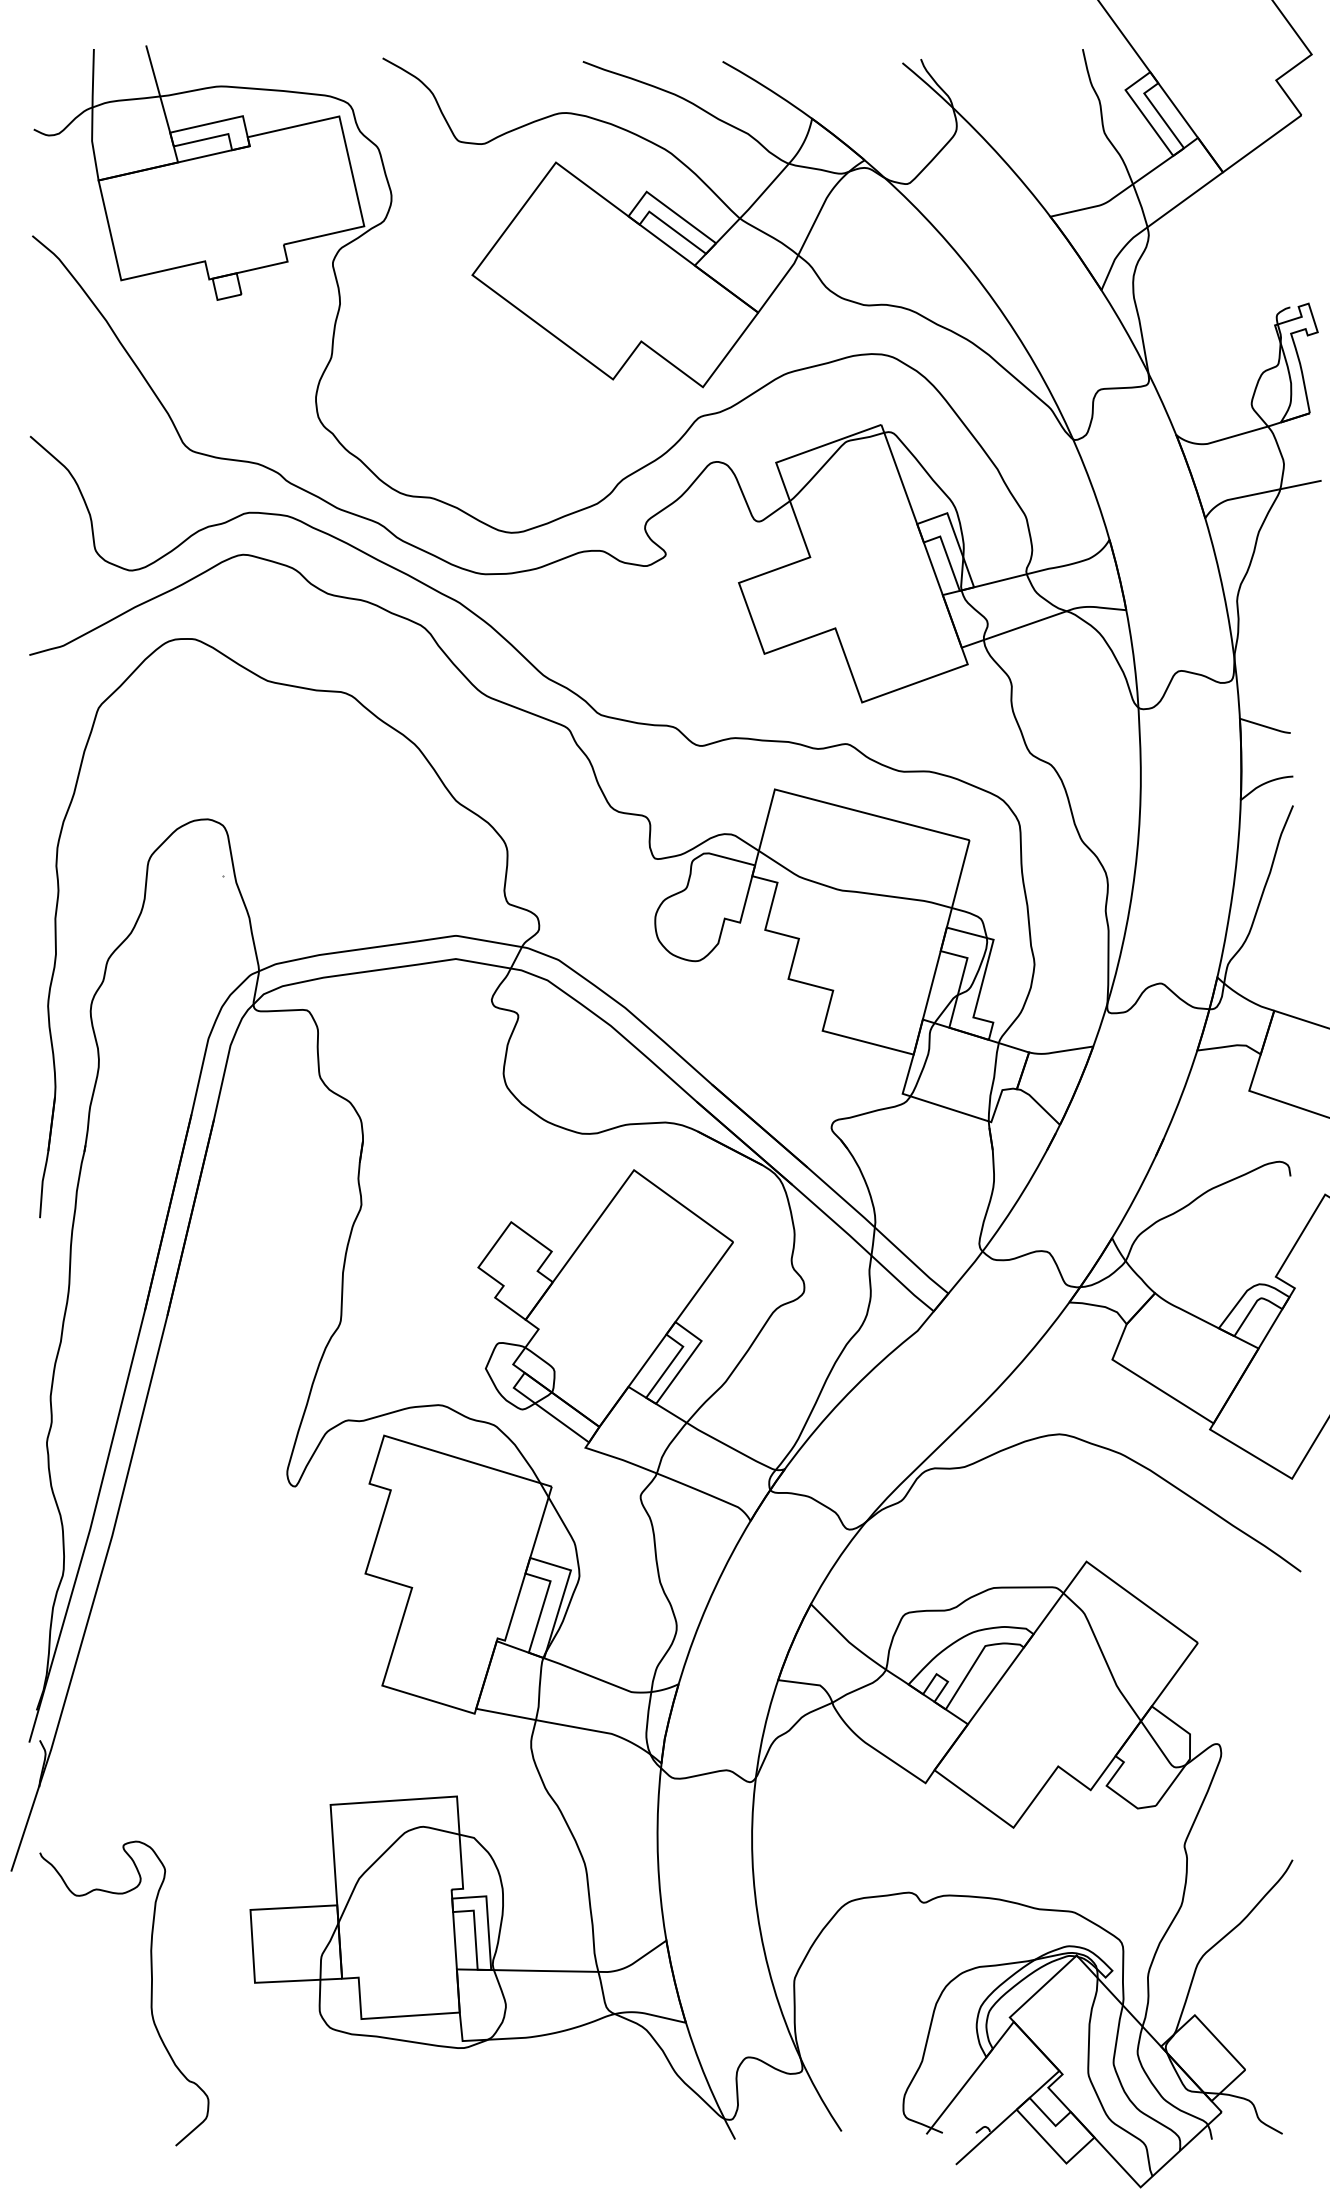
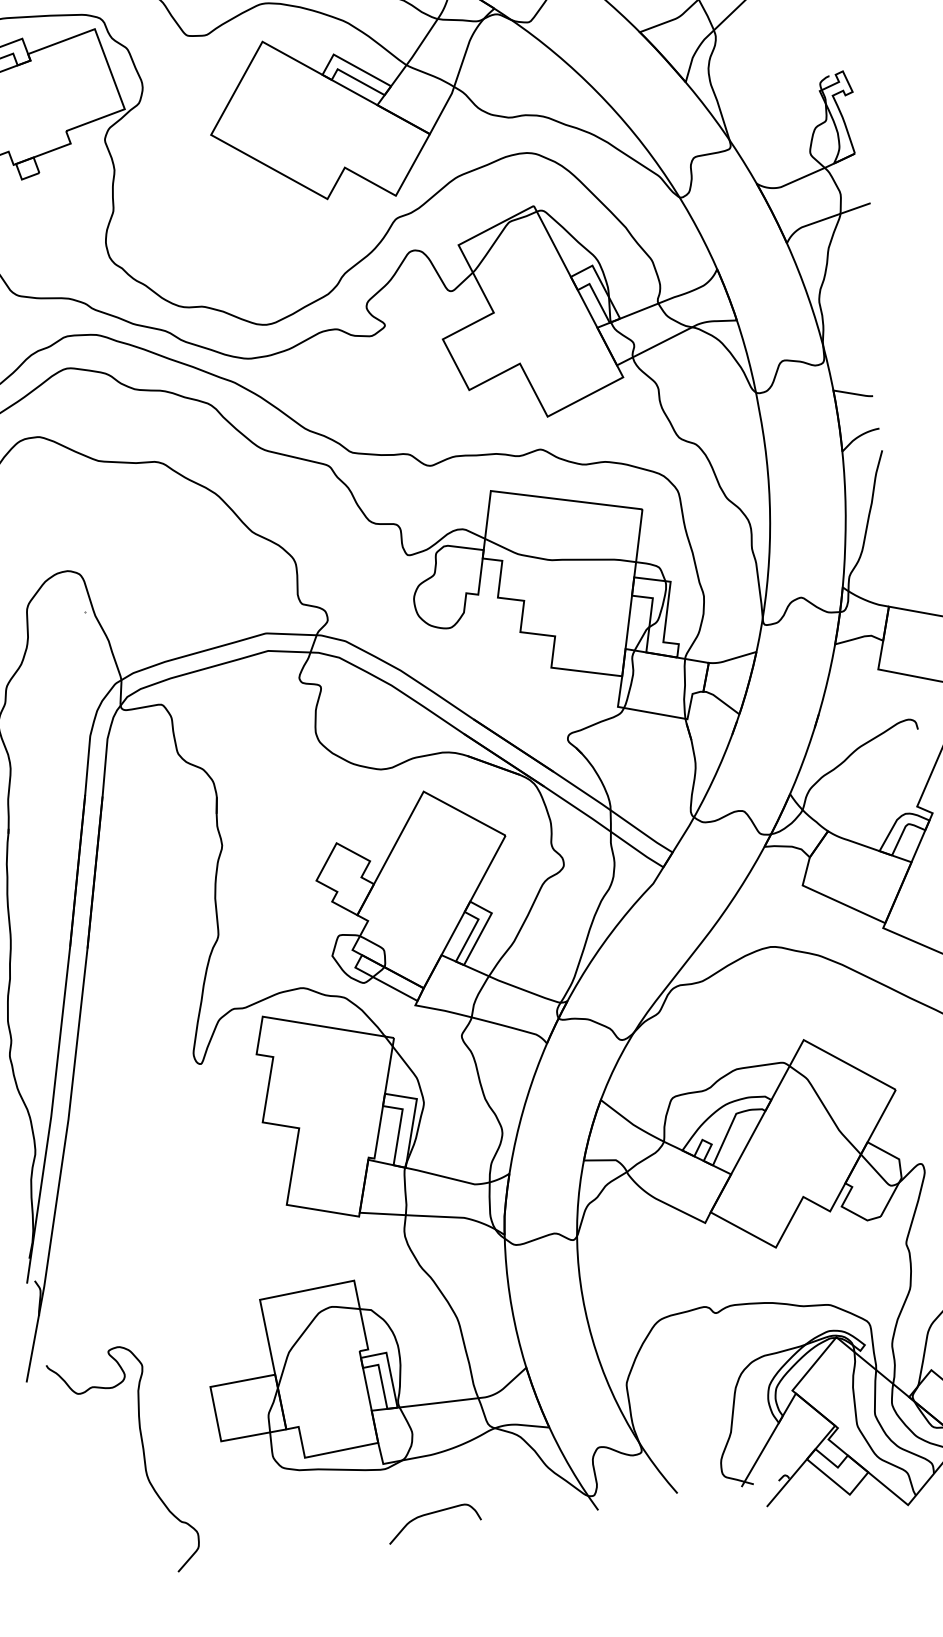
curve: (518, 2114) -> (432, 1513), added

